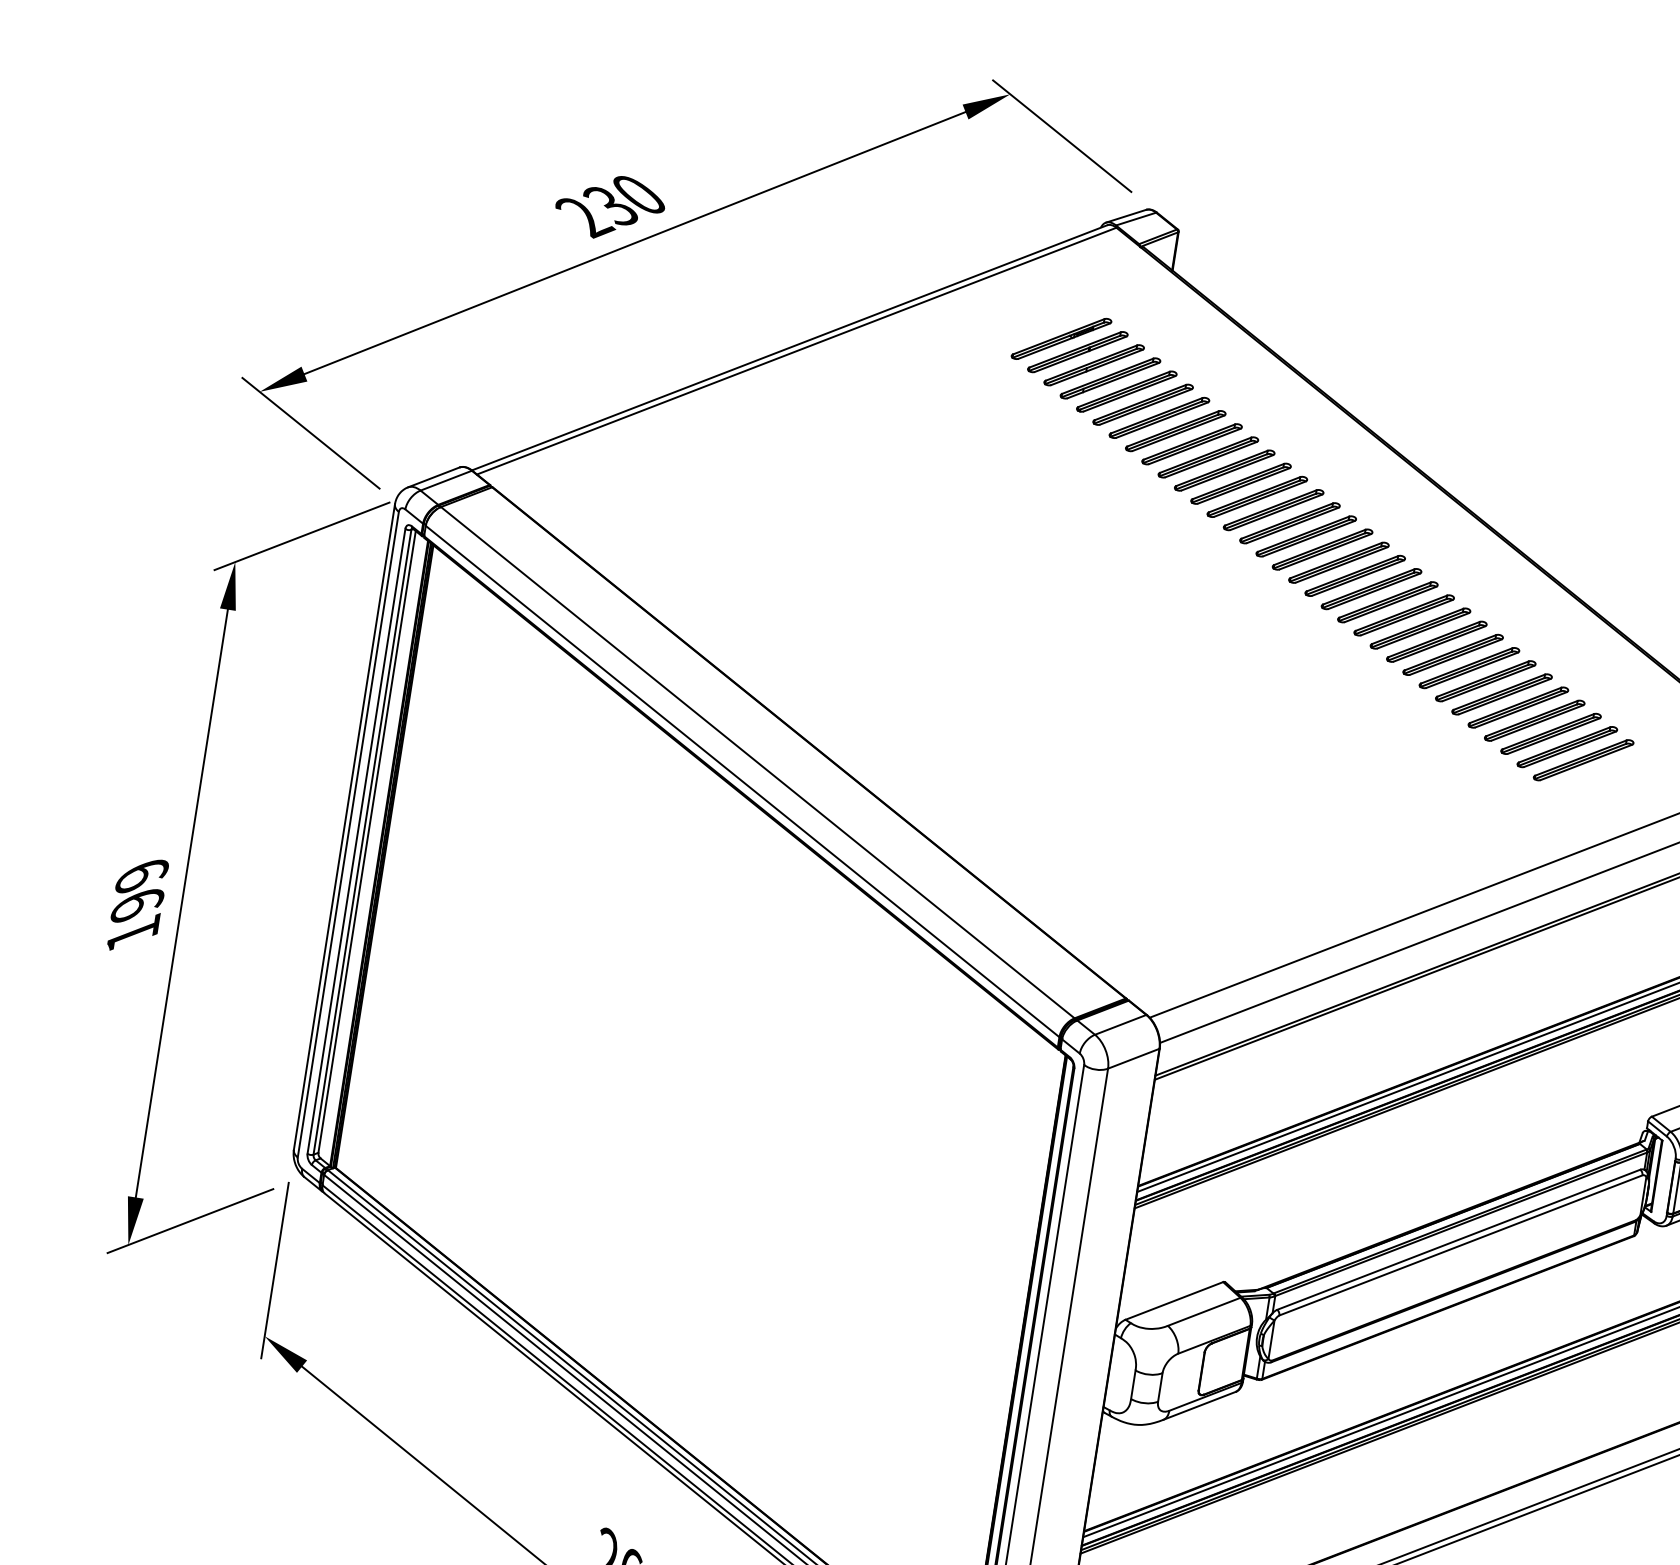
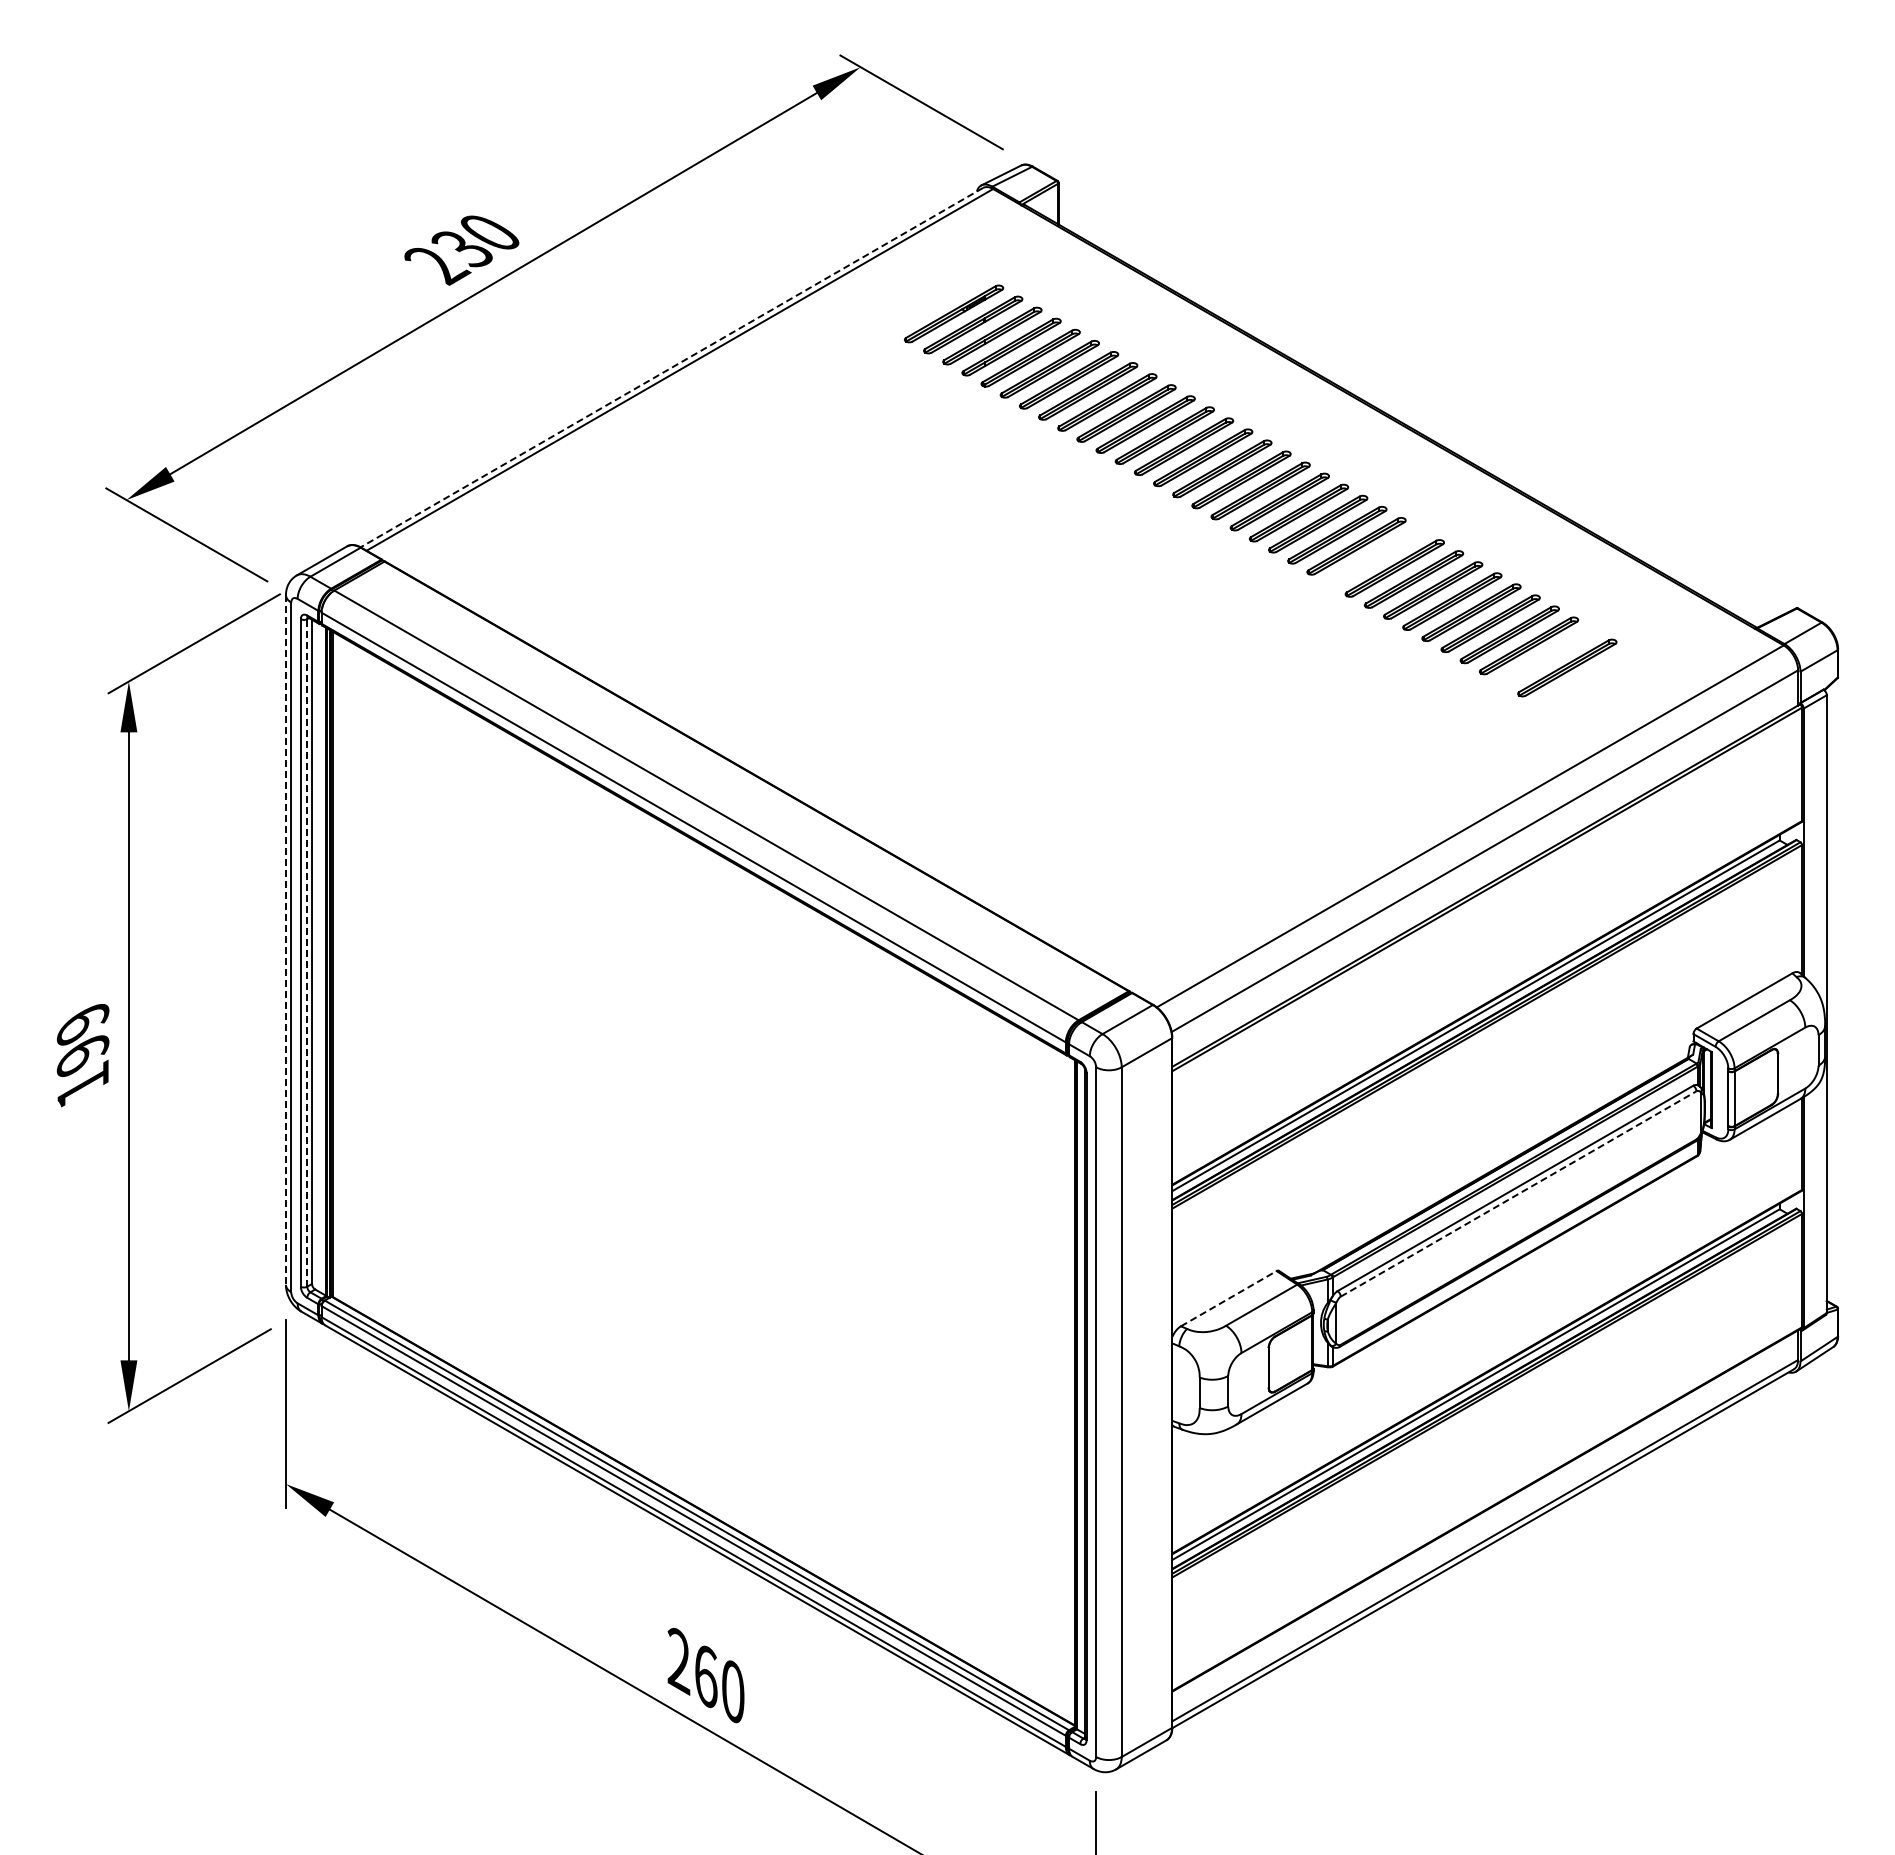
line: (789, 347) -> (671, 367), solid -> dashed
part: (1420, 628) -> (1375, 557), removed
part: (1567, 746) -> (1548, 656), removed
line: (343, 827) -> (285, 940), solid -> dashed
line: (362, 841) -> (307, 952), solid -> dashed
line: (1461, 1245) -> (1519, 1193), solid -> dashed
line: (1175, 1300) -> (1229, 1298), solid -> dashed

